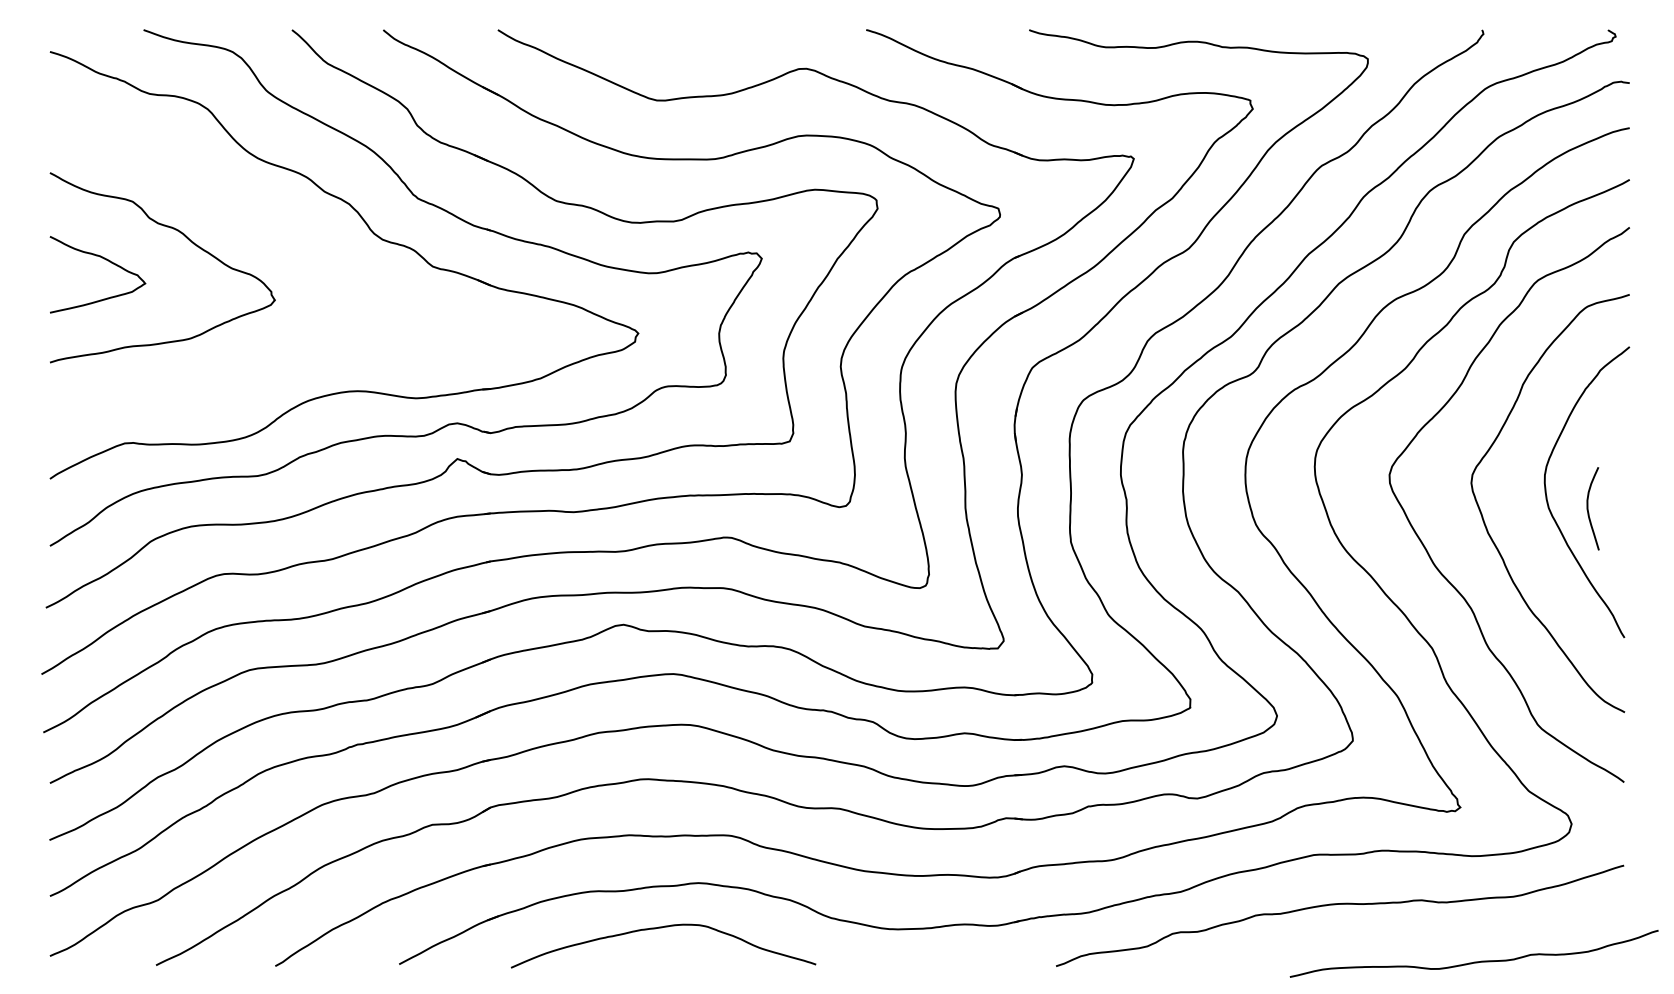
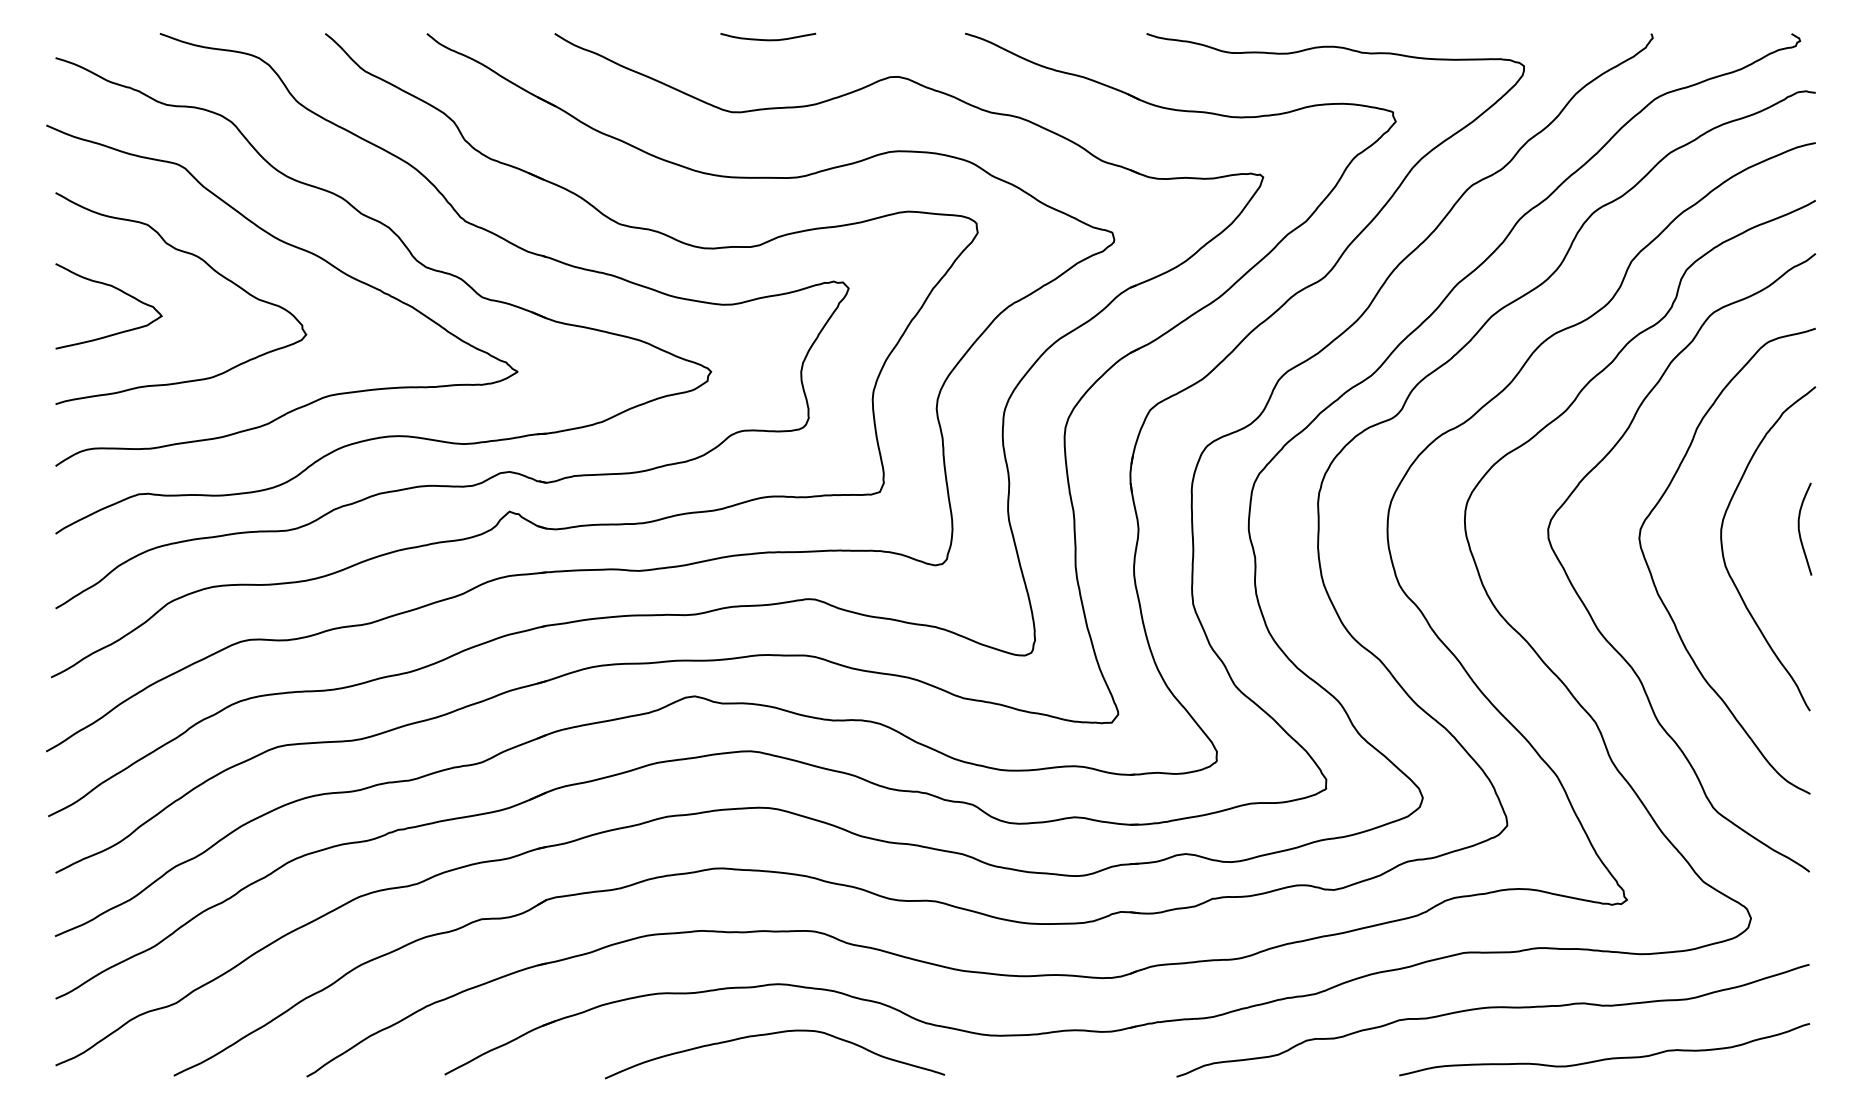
curve: (689, 35) -> (768, 39), added
curve: (267, 223) -> (297, 249), added
curve: (1588, 508) -> (1799, 528), moved
curve: (662, 928) -> (773, 1034), moved
curve: (1474, 961) -> (1604, 1058), moved

